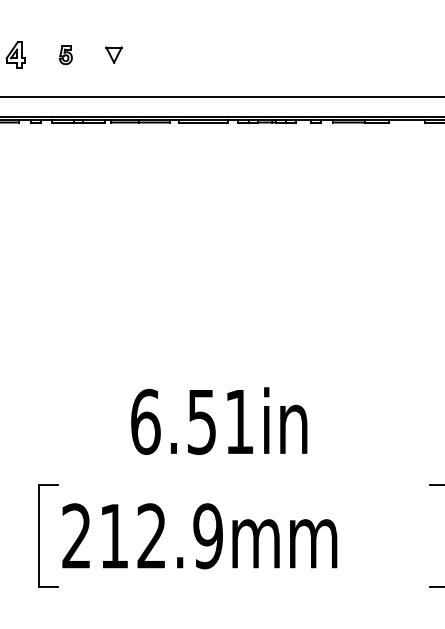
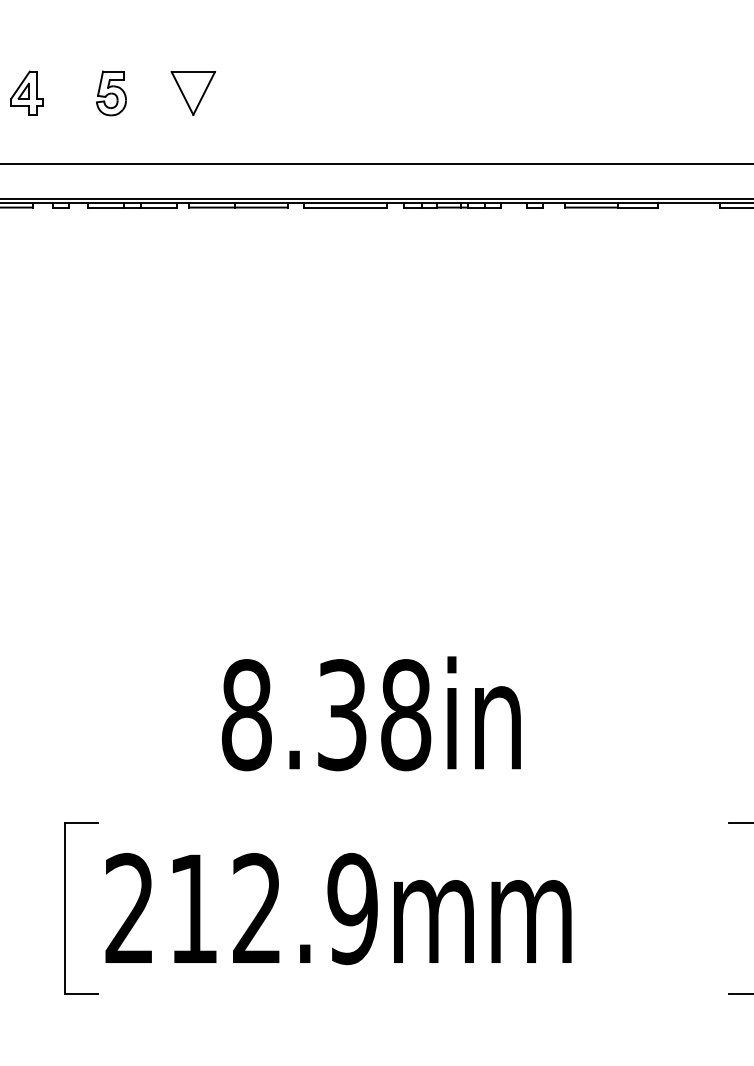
part: (65, 54) -> (110, 92), size x1.43
part: (113, 54) -> (192, 92), size x1.67
text: (192, 421) -> (326, 714), 6.51in -> 8.38in

